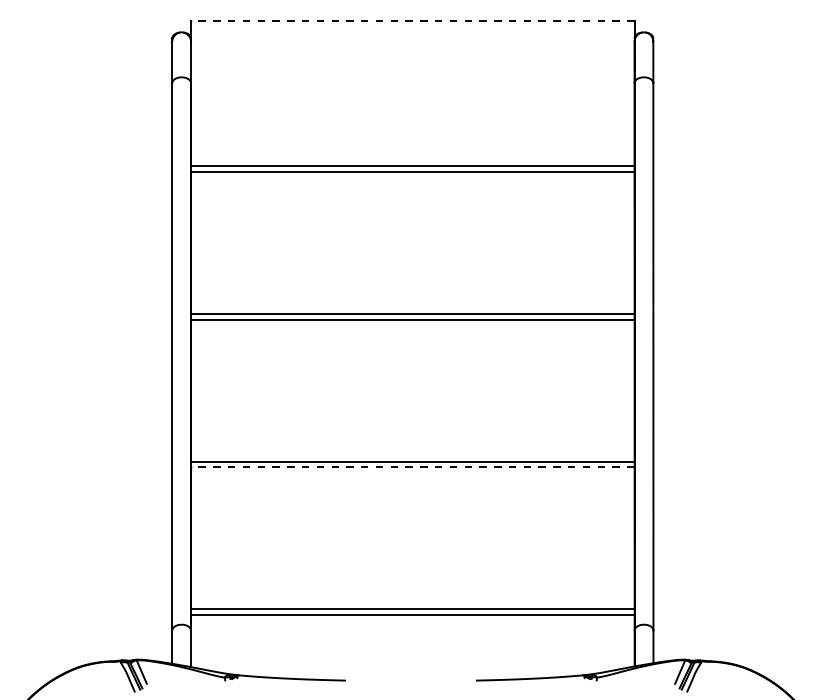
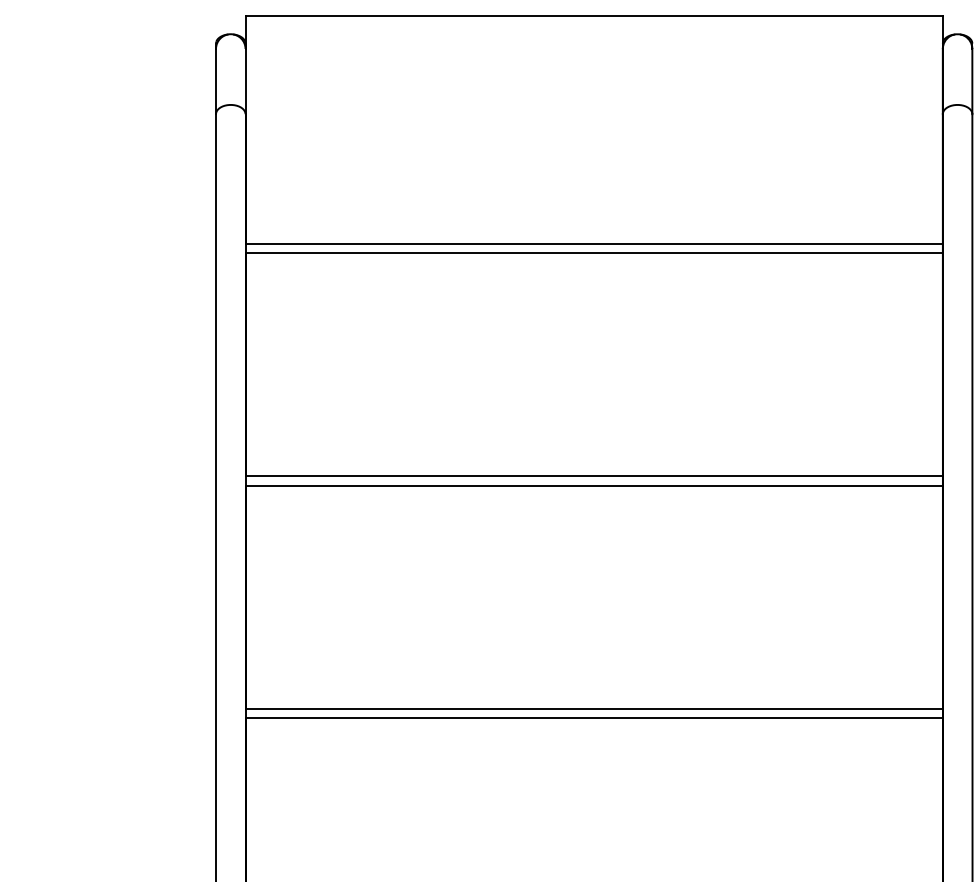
line: (412, 20) -> (593, 15), dashed -> solid
line: (412, 467) -> (593, 718), dashed -> solid

